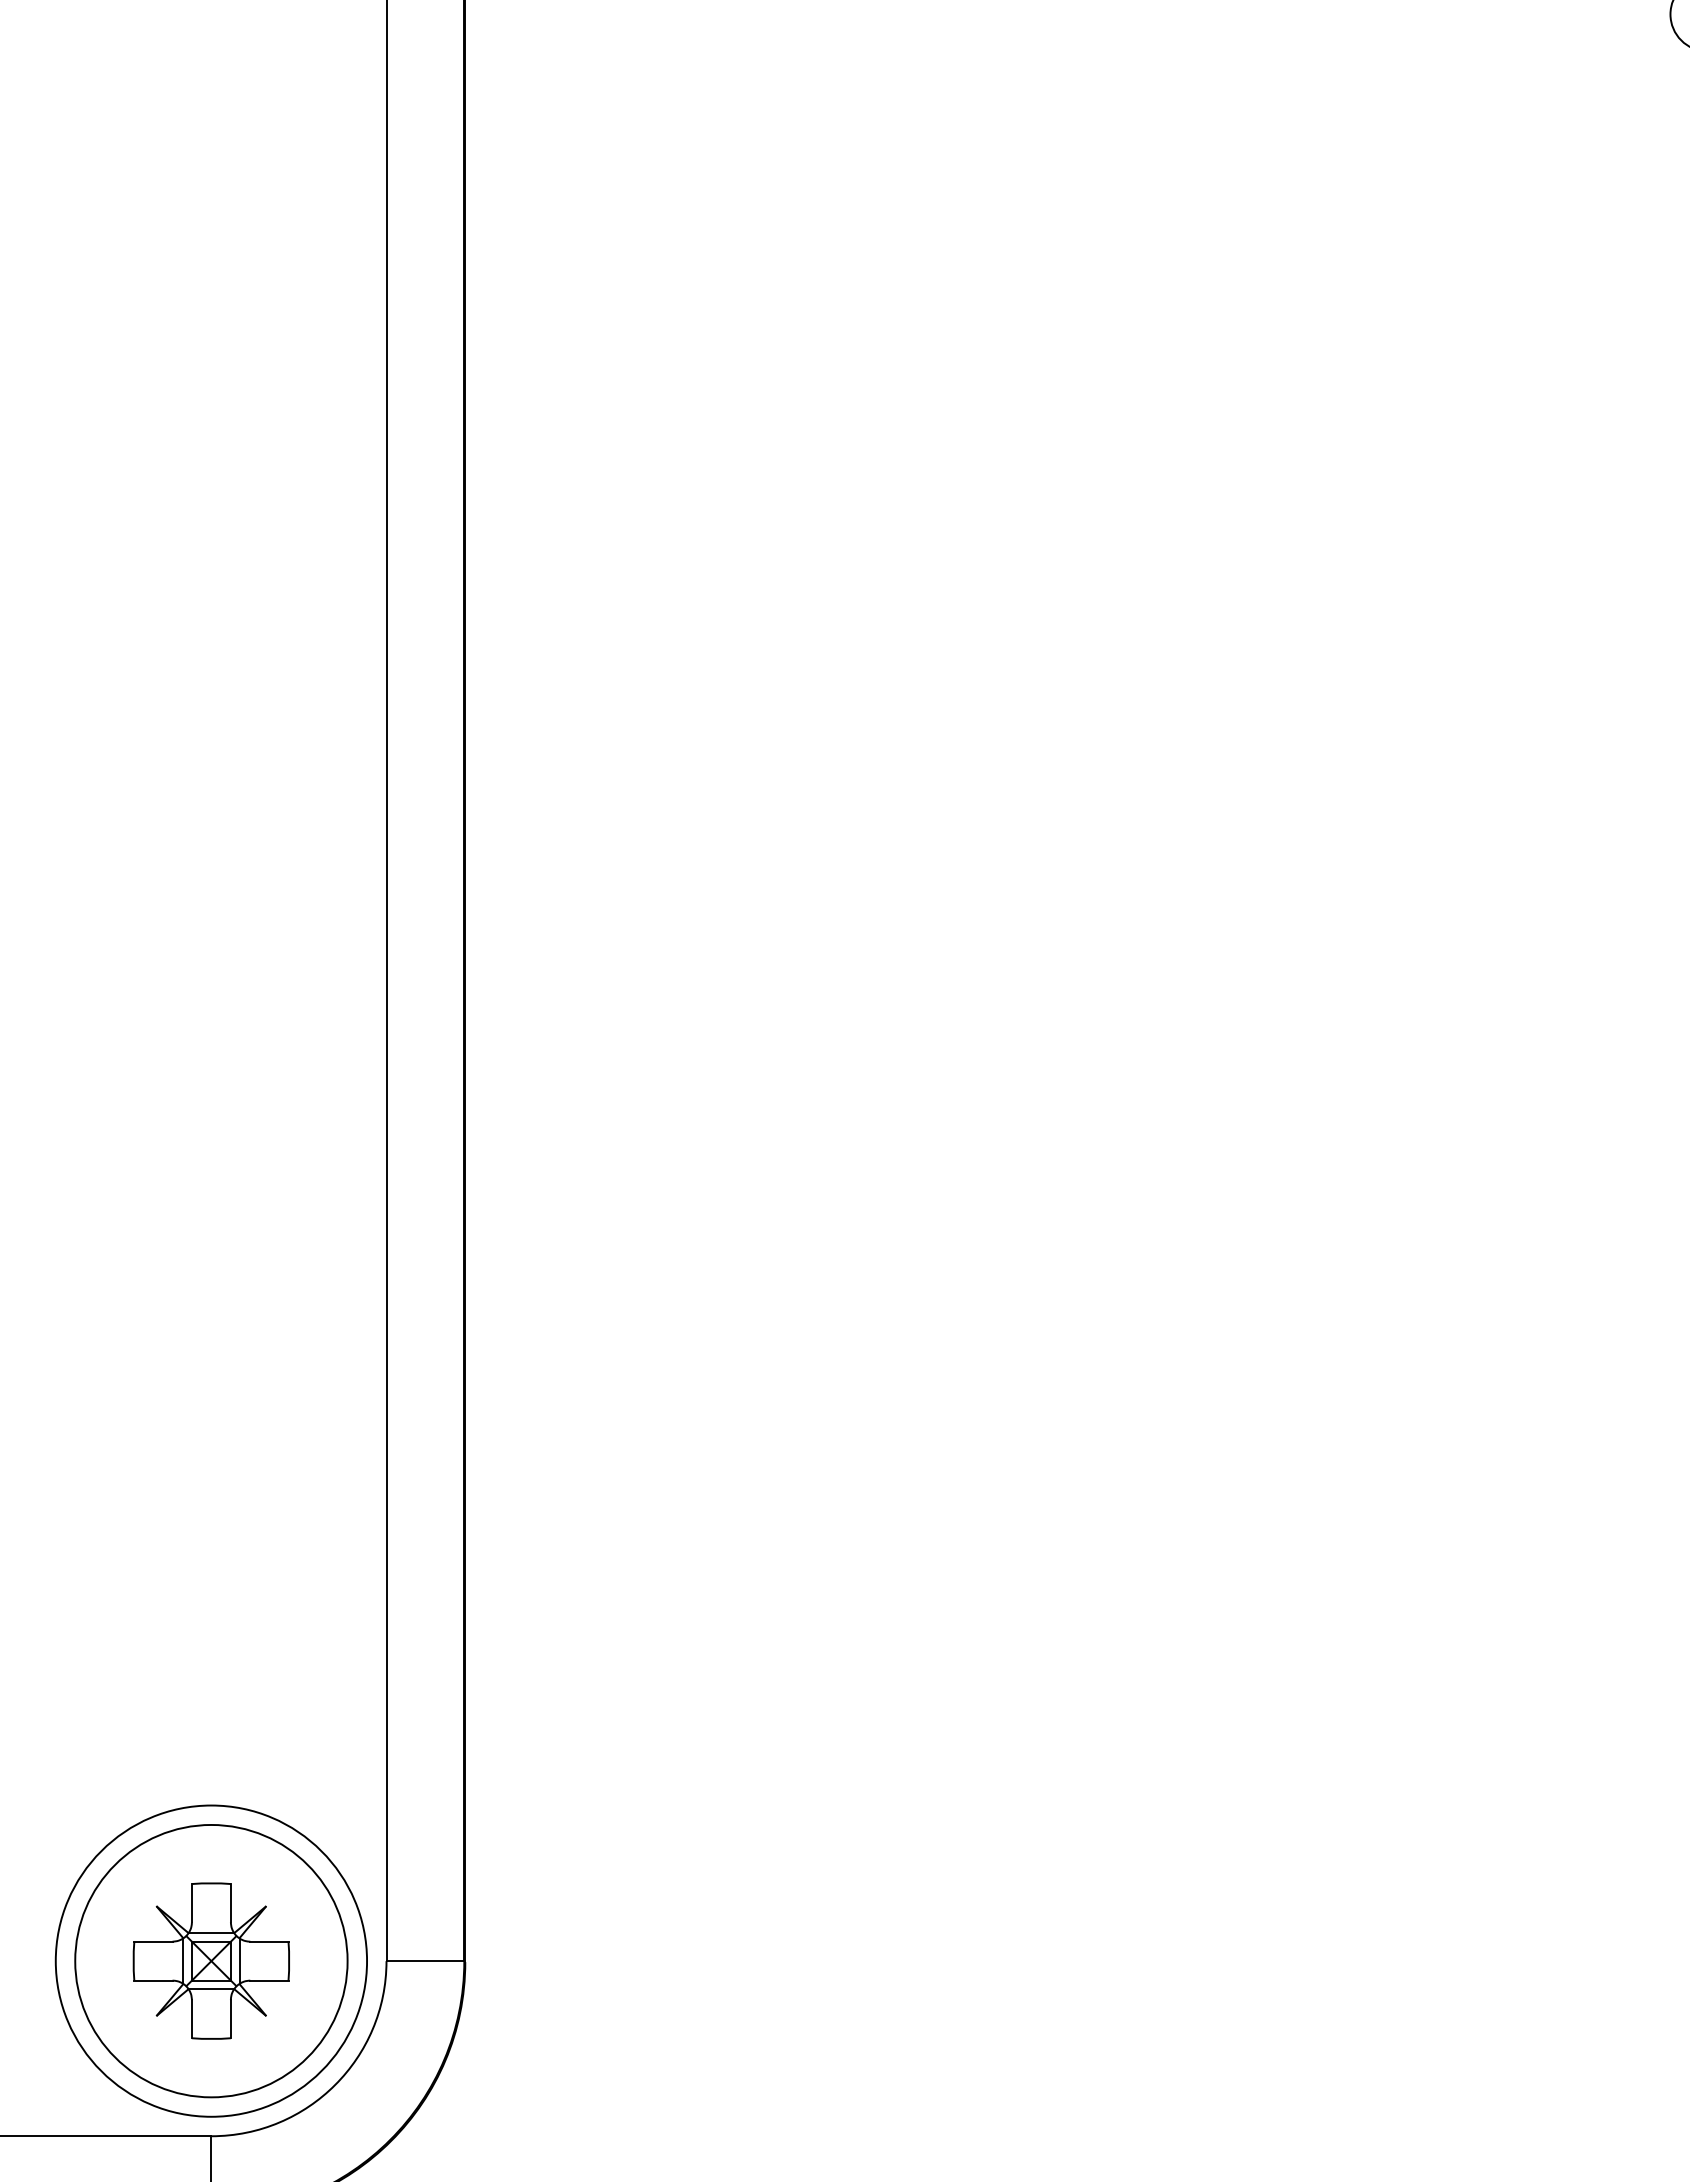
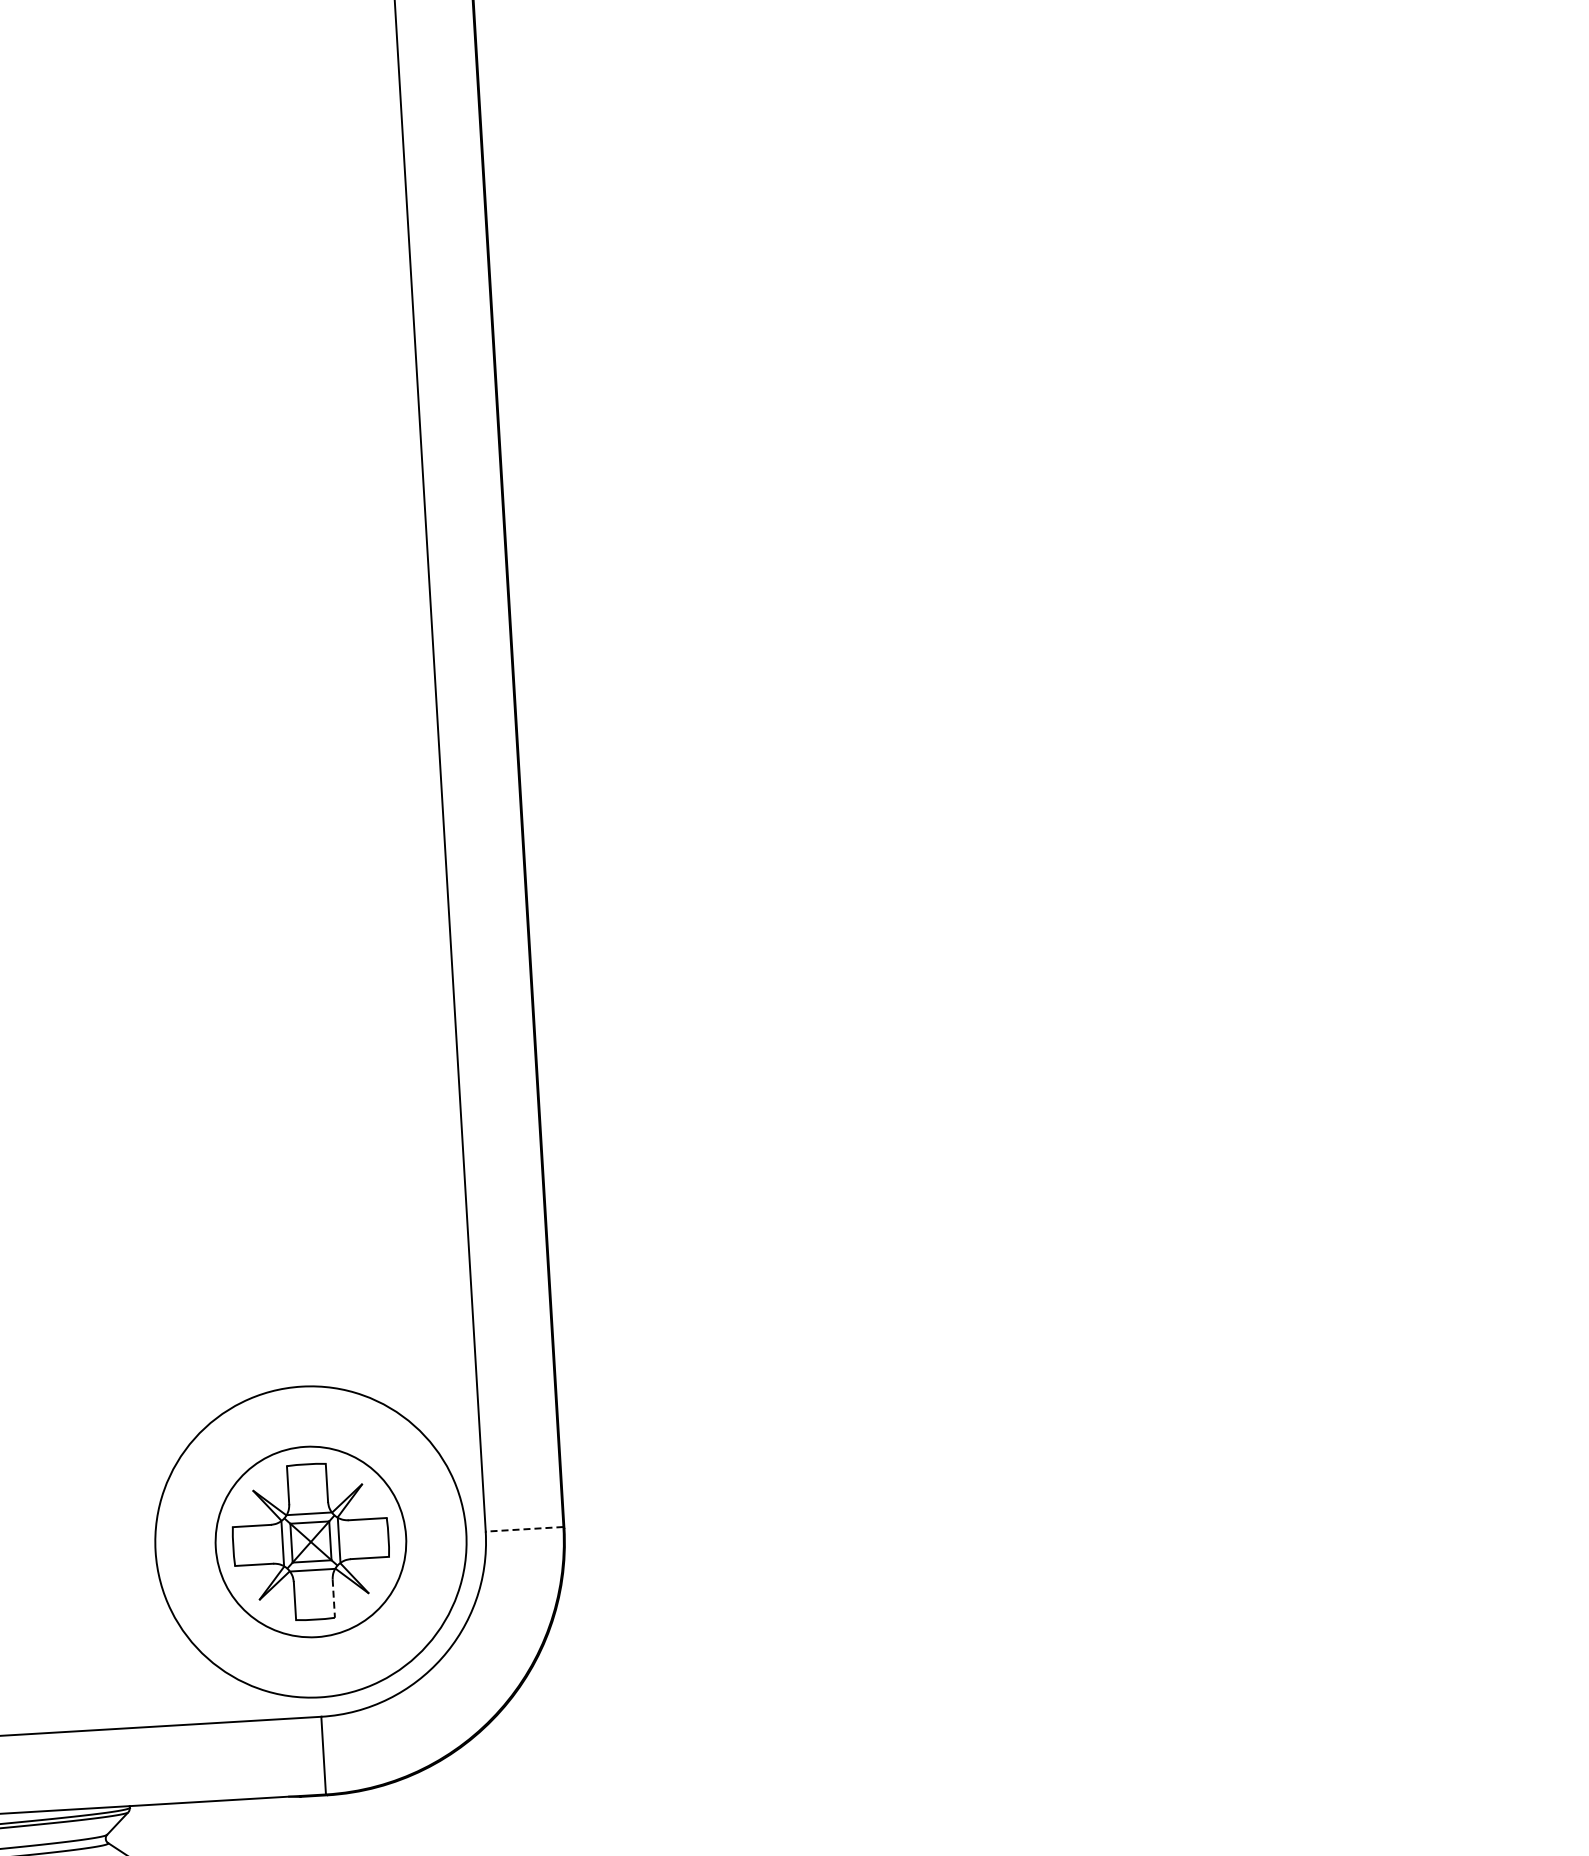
circle: (211, 1960) -> (310, 1541), size x0.7
line: (425, 1961) -> (524, 1529), solid -> dashed
line: (230, 2019) -> (333, 1599), solid -> dashed

